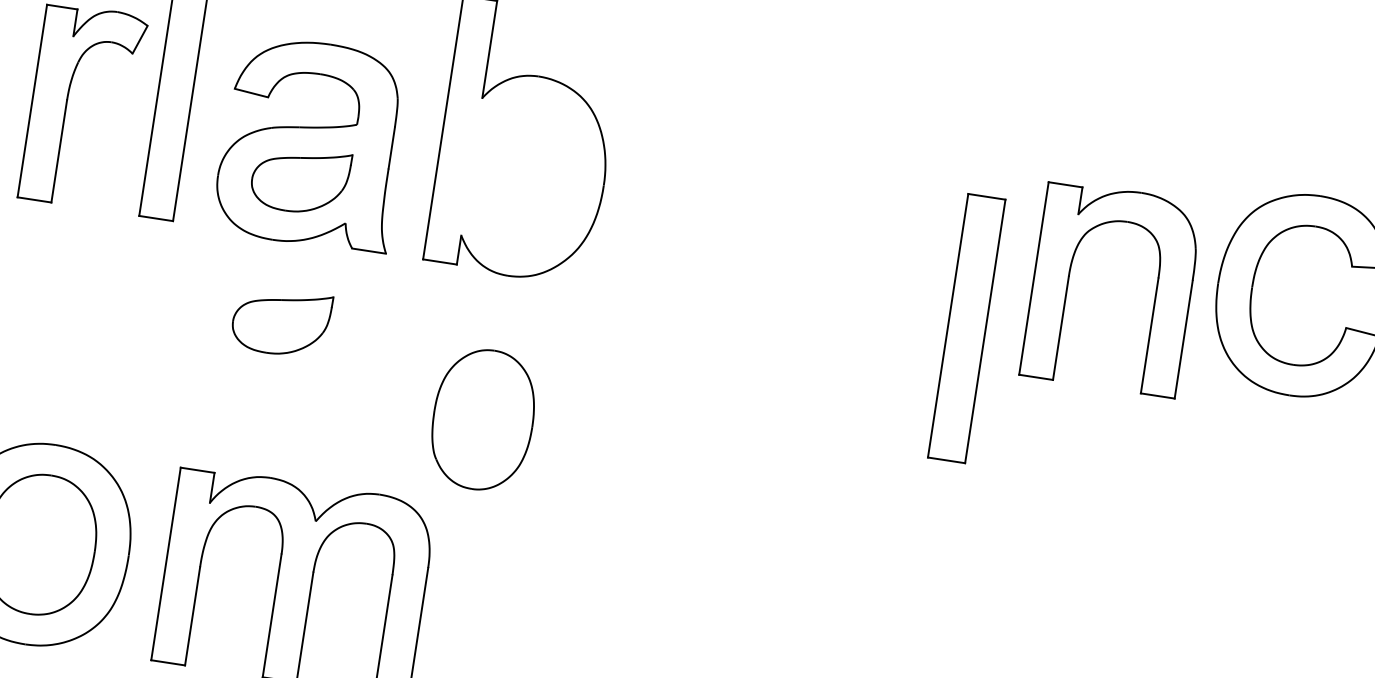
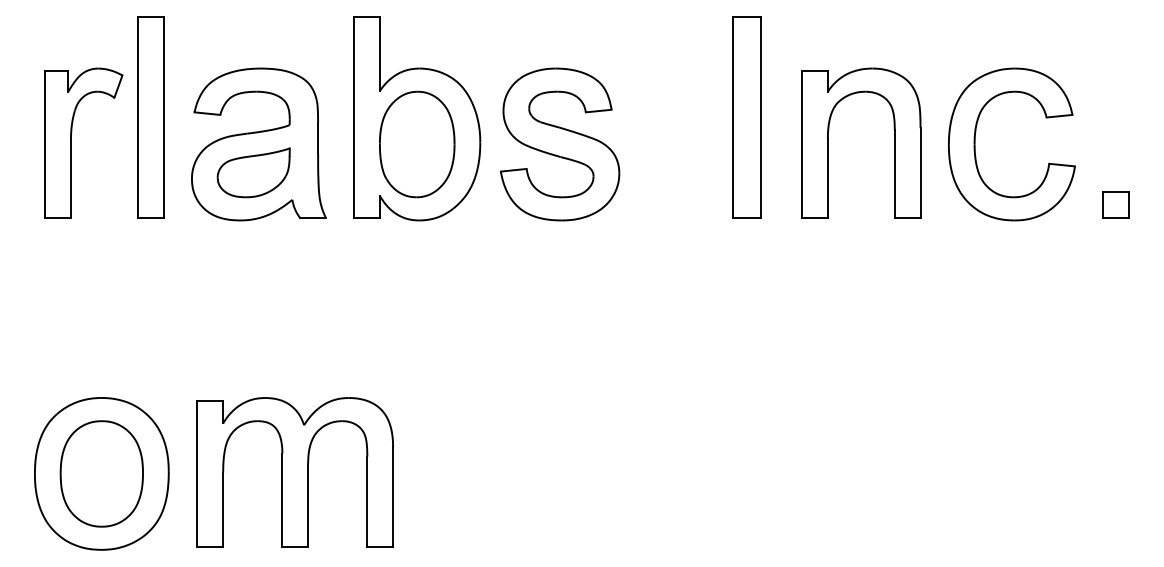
part: (708, 204) -> (560, 144), added
part: (1068, 281) -> (828, 142), moved
part: (281, 321) -> (255, 280), removed
part: (966, 328) -> (746, 117), moved
part: (483, 419) -> (417, 144), moved

